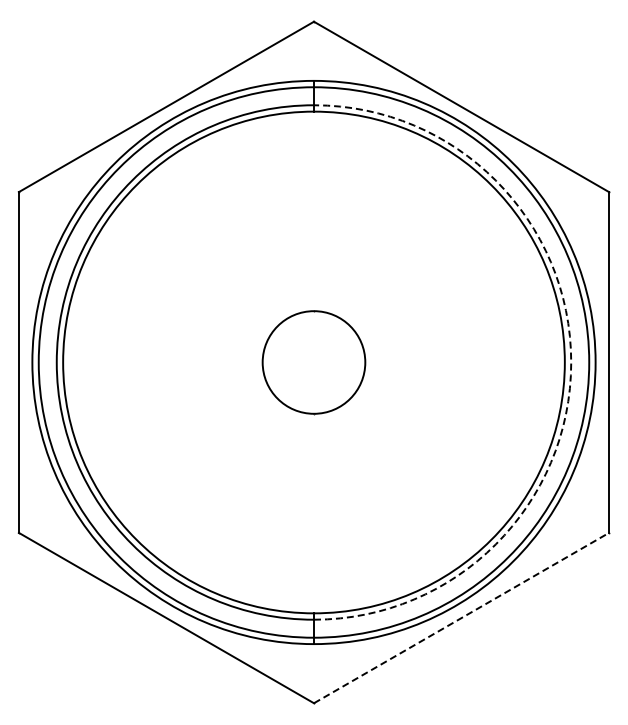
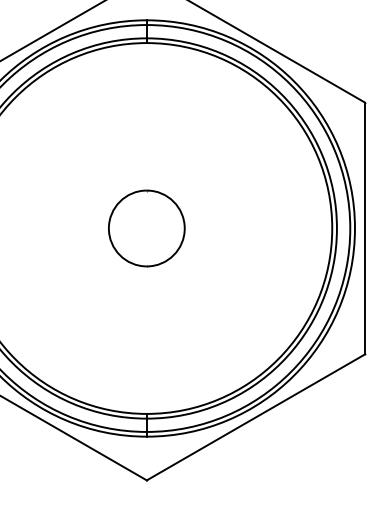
arc: (571, 362) -> (337, 228), dashed -> solid
line: (461, 617) -> (255, 416), dashed -> solid

